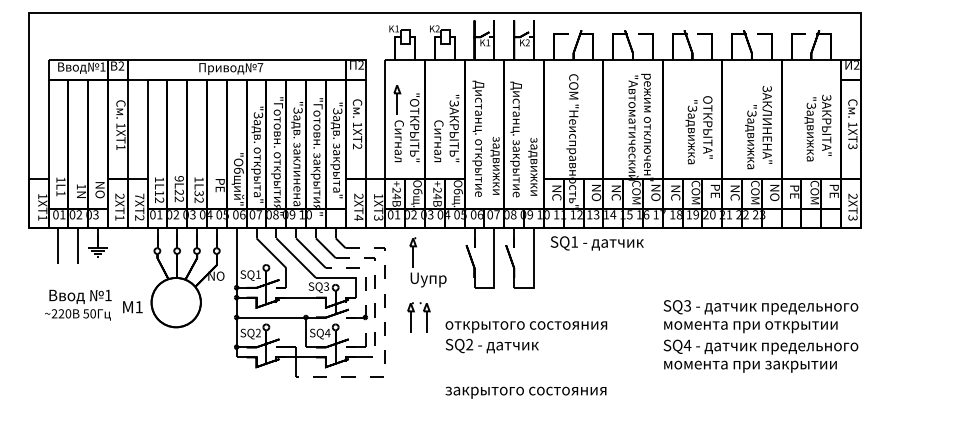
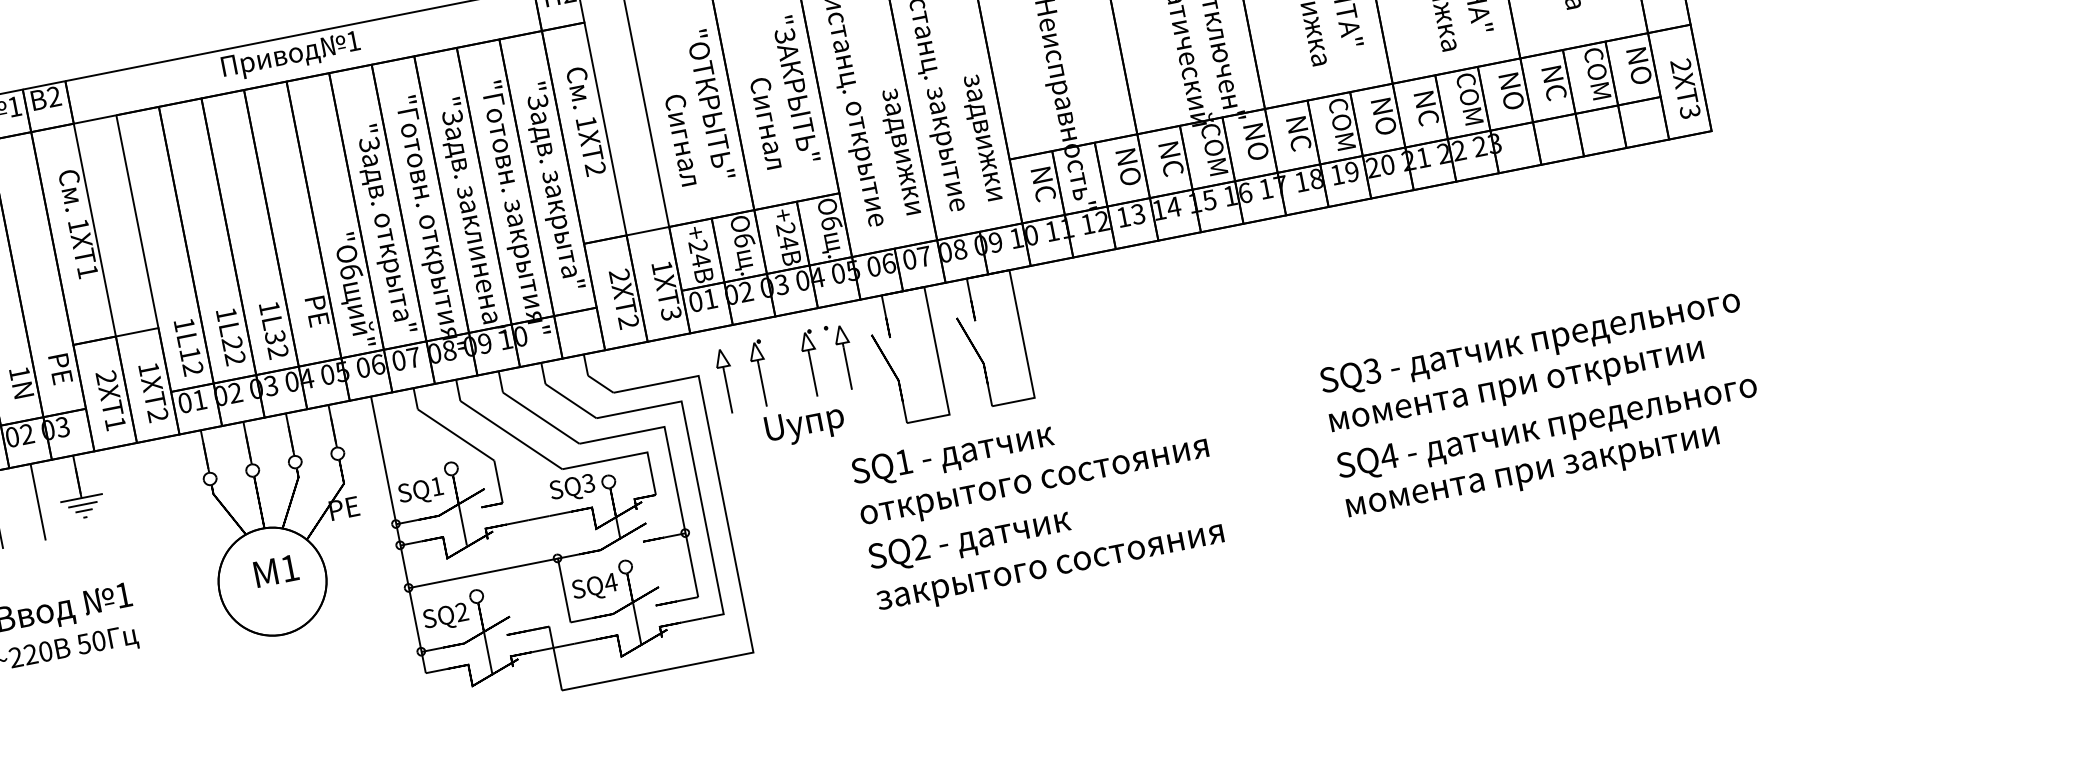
text: (260, 67) -> (353, 40), 7 -> 1
part: (397, 99) -> (726, 379), moved
text: (178, 178) -> (224, 314), 9L22 -> 1L22
text: (99, 190) -> (60, 373), NО -> РЕ
text: (714, 193) -> (1382, 118), РЕ -> NО
text: (794, 193) -> (1554, 84), РЕ -> NС
text: (833, 193) -> (1637, 67), РЕ -> NО
text: (139, 196) -> (148, 369), 7 -> 1
text: (358, 217) -> (627, 321), 4 -> 2
text: (596, 243) -> (951, 455), moved
text: (216, 275) -> (347, 506), NО -> РЕ
line: (365, 287) -> (672, 468), dashed -> solid
line: (375, 292) -> (696, 475), dashed -> solid
text: (132, 307) -> (275, 571), moved
part: (414, 312) -> (816, 350), moved
line: (385, 338) -> (737, 569), dashed -> solid
text: (525, 392) -> (1049, 570), moved

